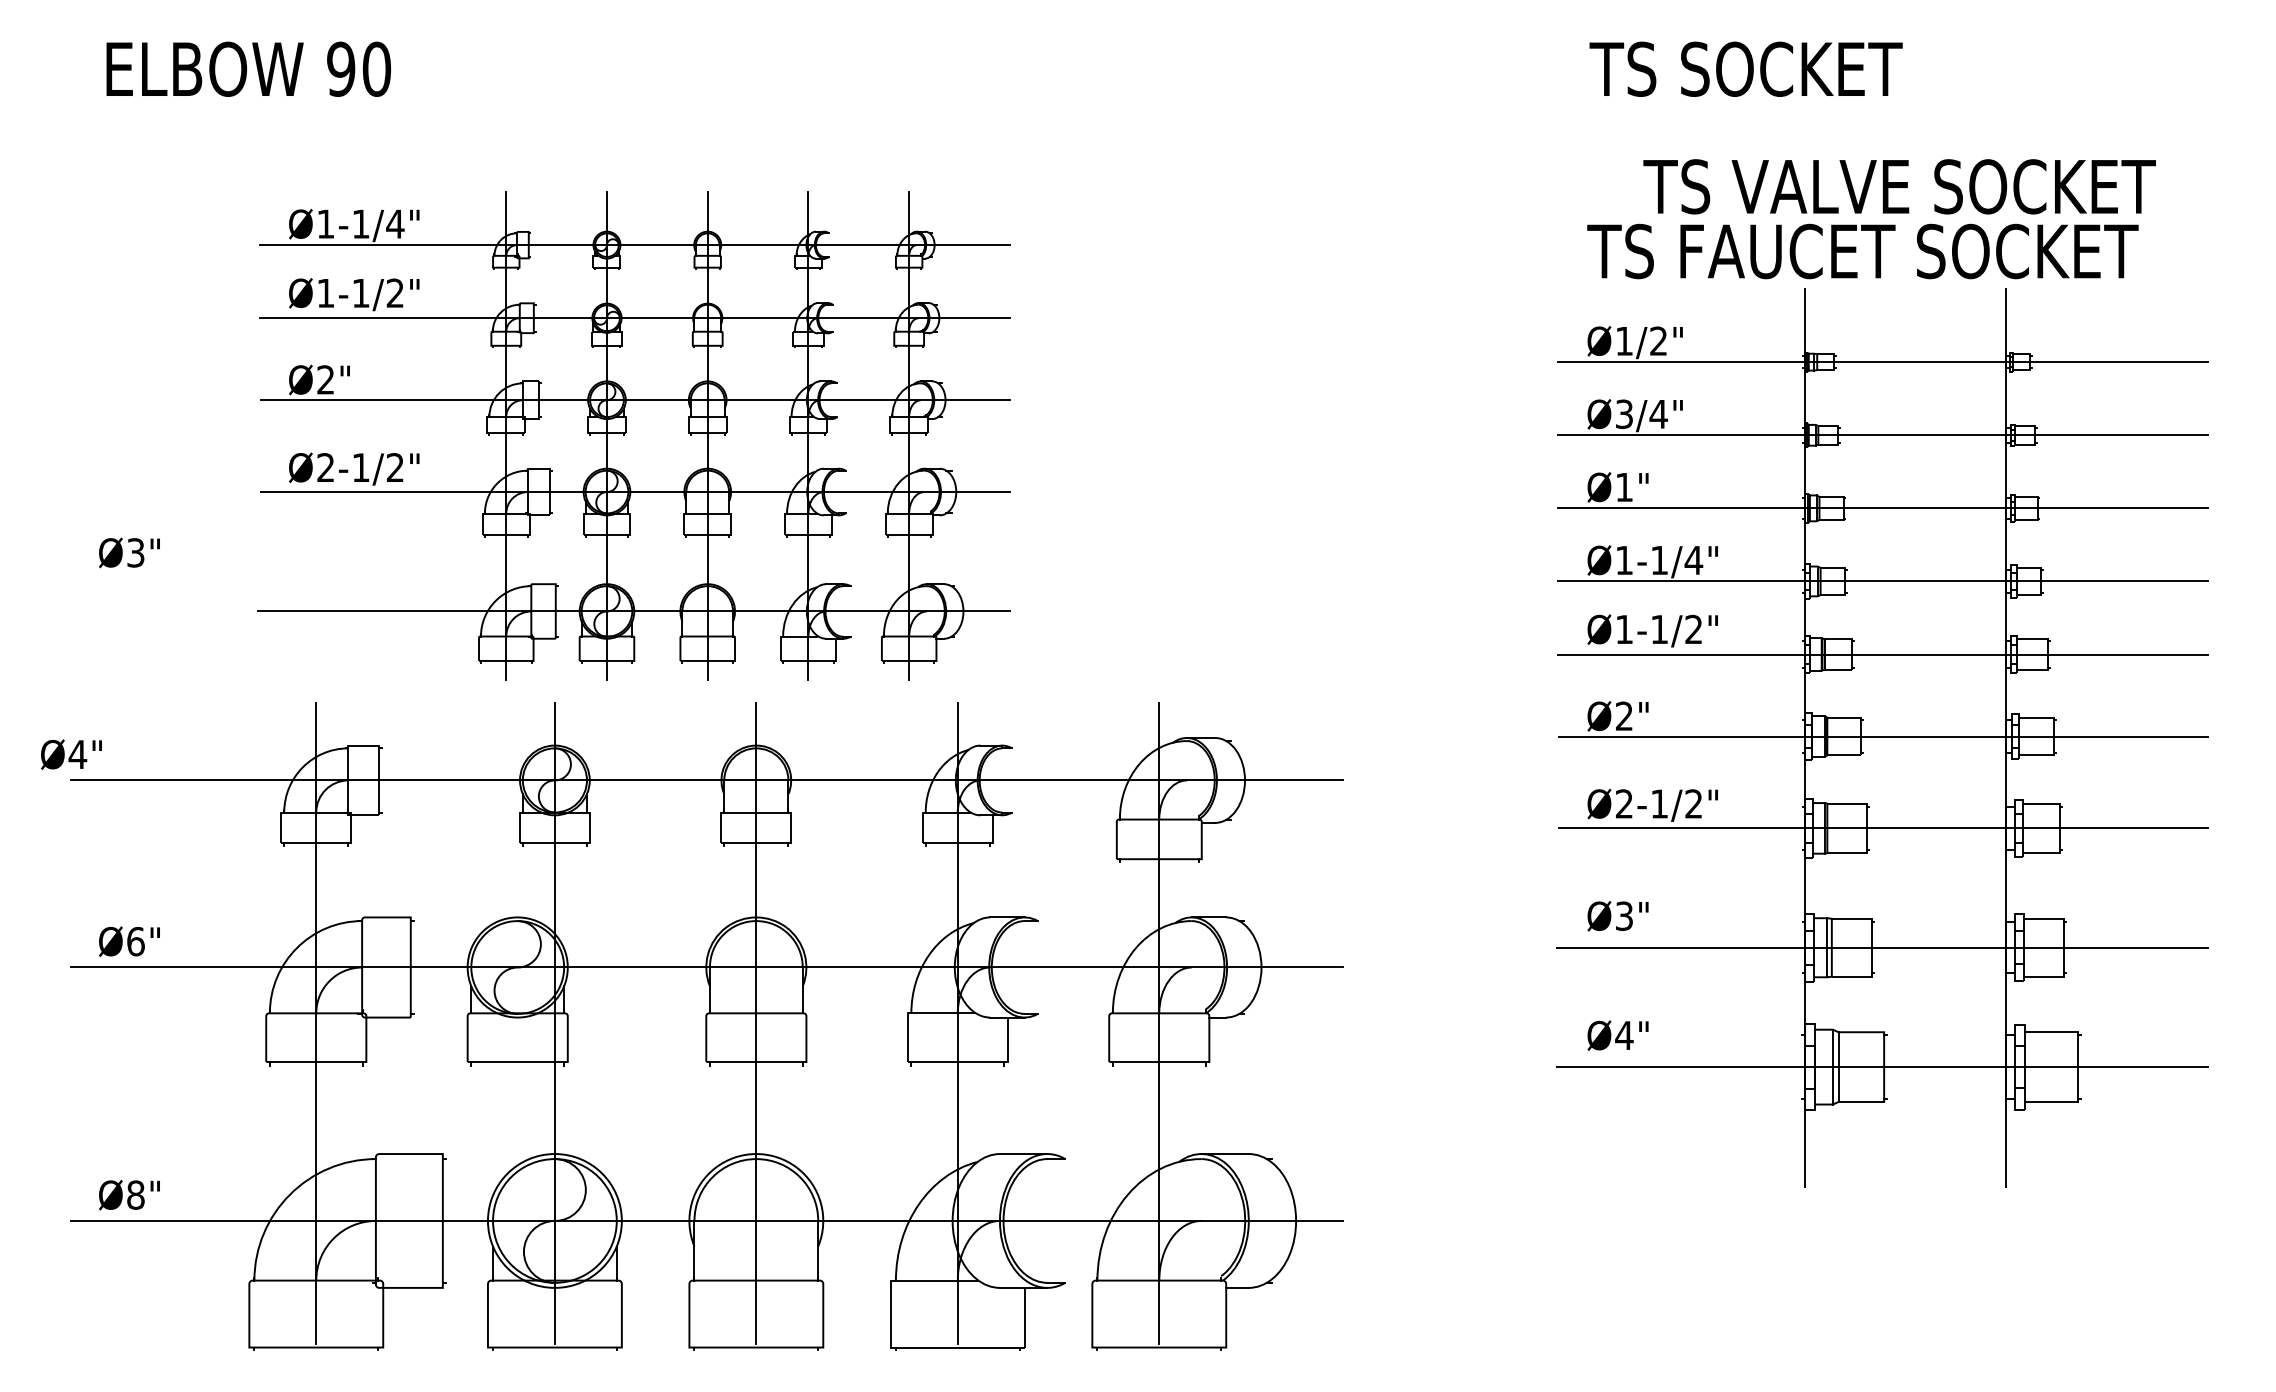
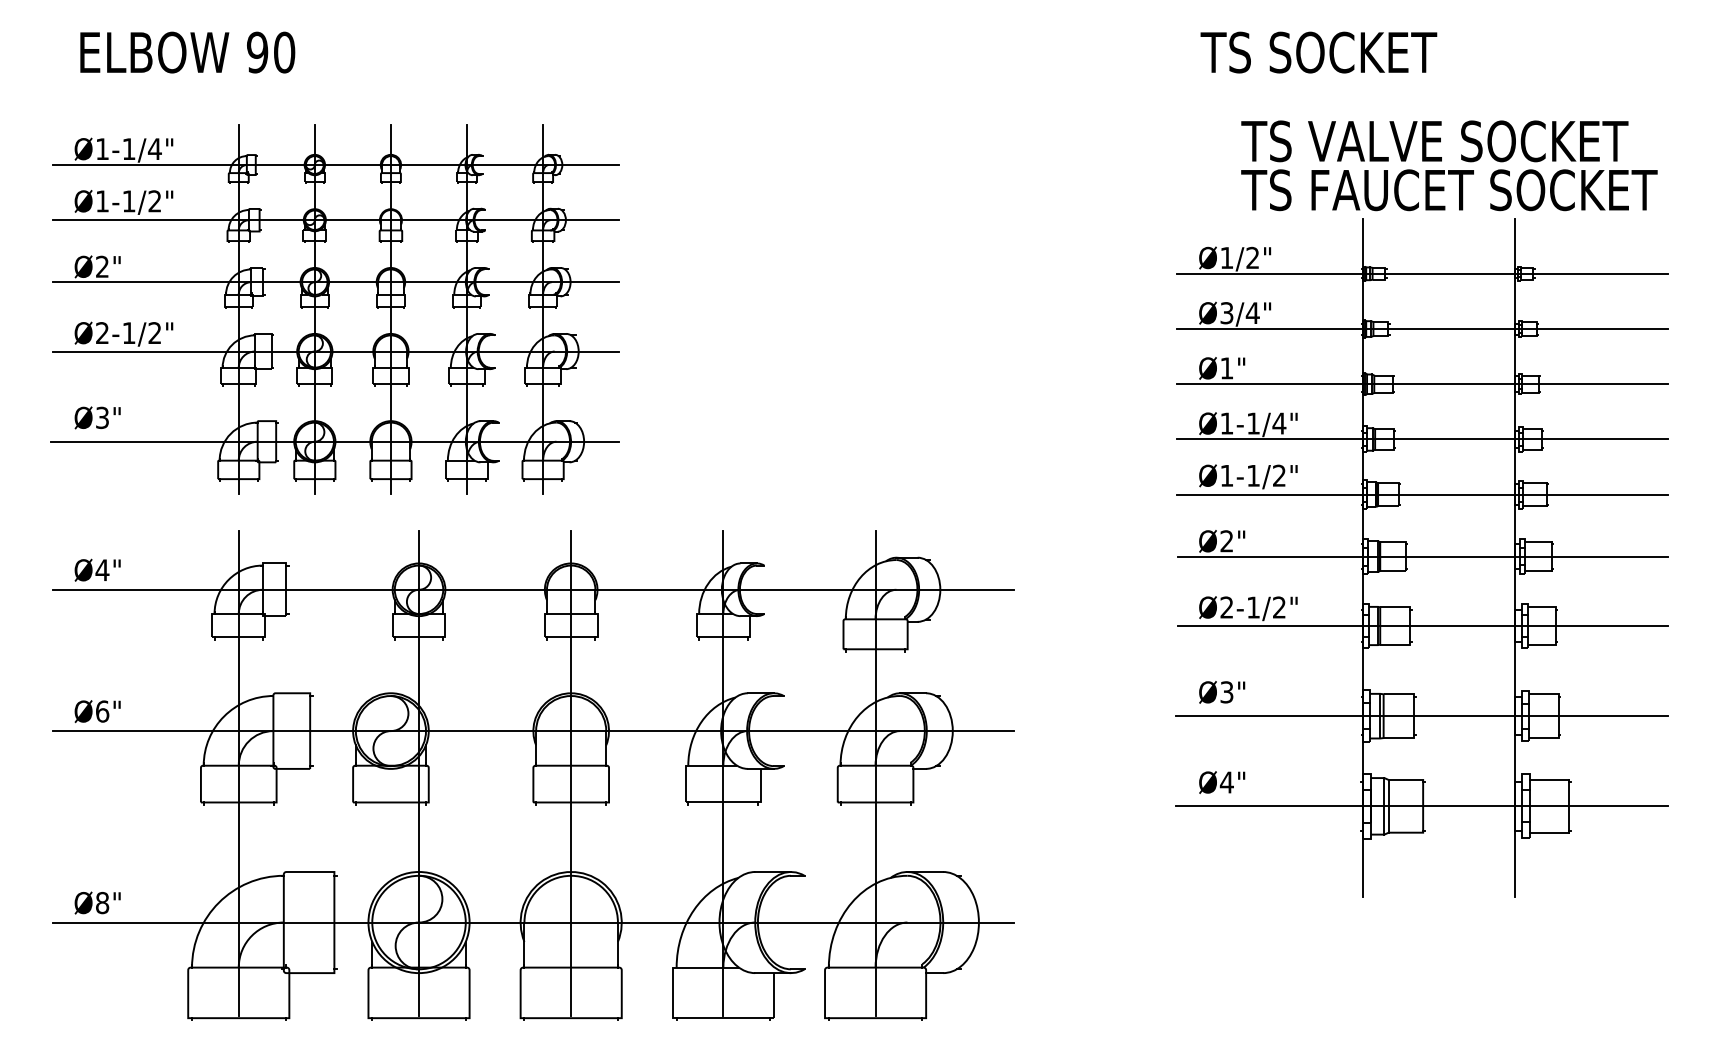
text: (1862, 251) -> (1449, 190), moved
part: (633, 435) -> (334, 308), moved
text: (71, 754) -> (97, 570), moved

